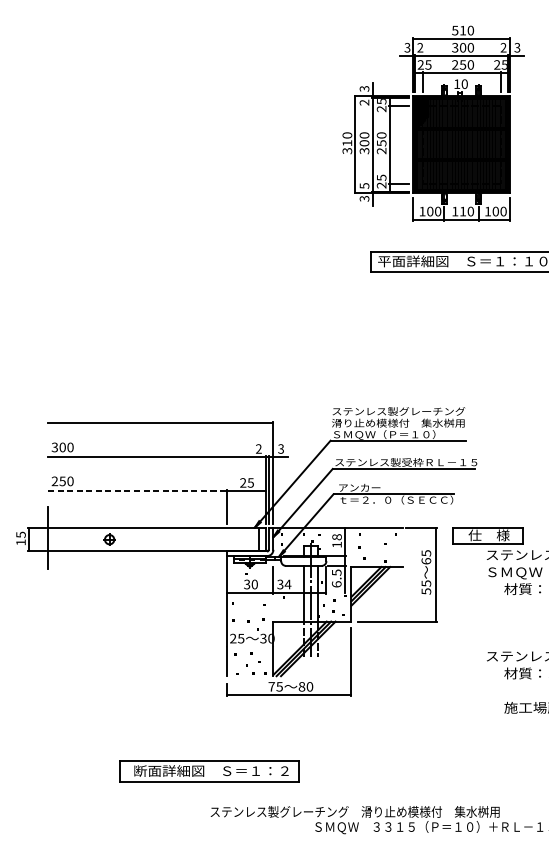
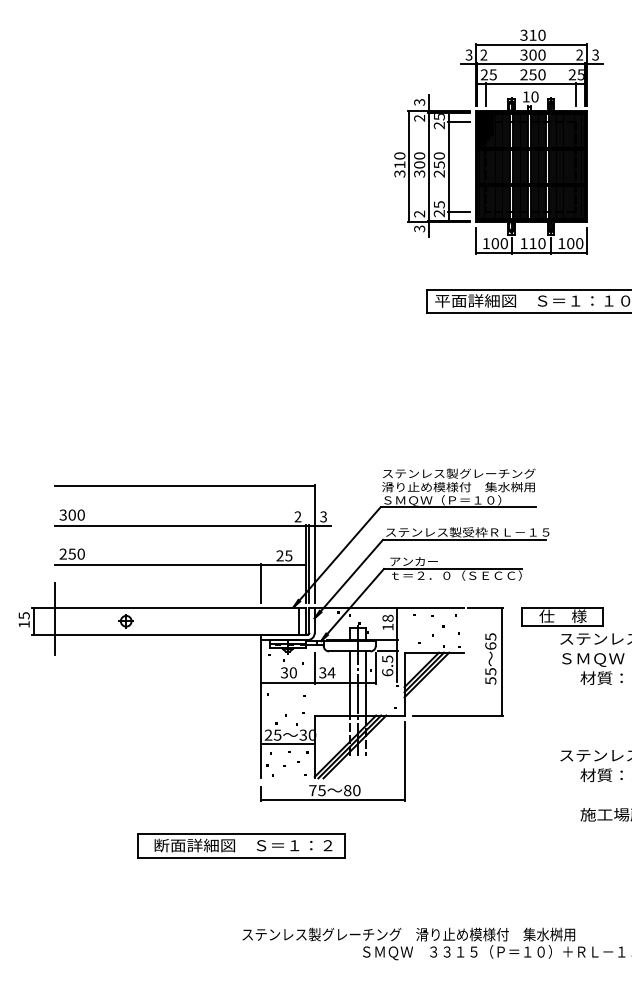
text: (454, 29) -> (523, 34), 510 -> 310
text: (364, 185) -> (419, 213), 5 -> 2
line: (137, 491) -> (158, 565), dashed -> solid
line: (249, 646) -> (287, 744), added
part: (209, 771) -> (241, 845), moved

